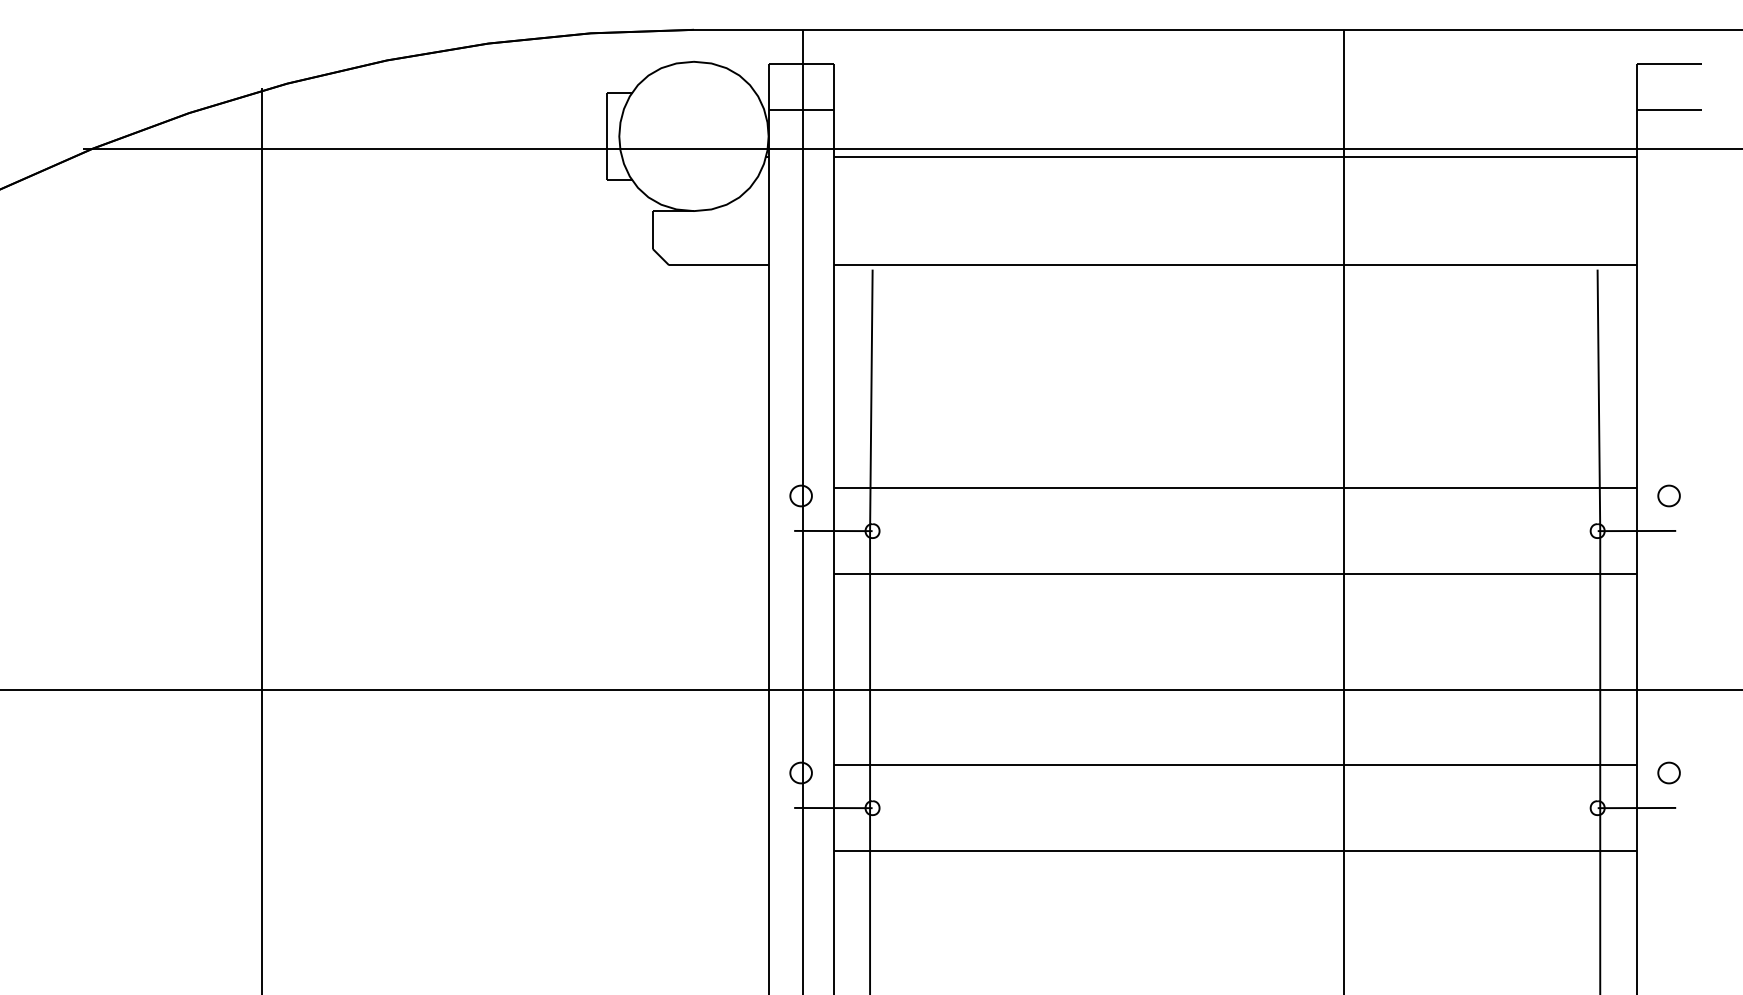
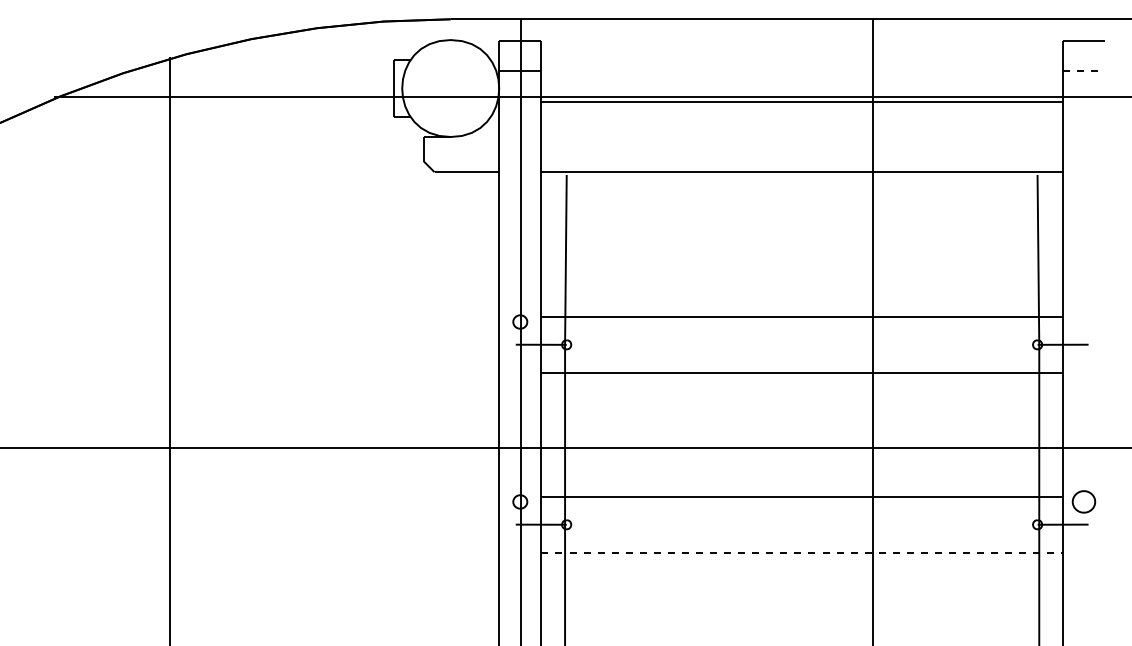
line: (1669, 110) -> (1084, 71), solid -> dashed
part: (1668, 495) -> (1083, 321), removed
part: (1668, 772) -> (1083, 501), size x1.6
line: (1235, 850) -> (802, 552), solid -> dashed

